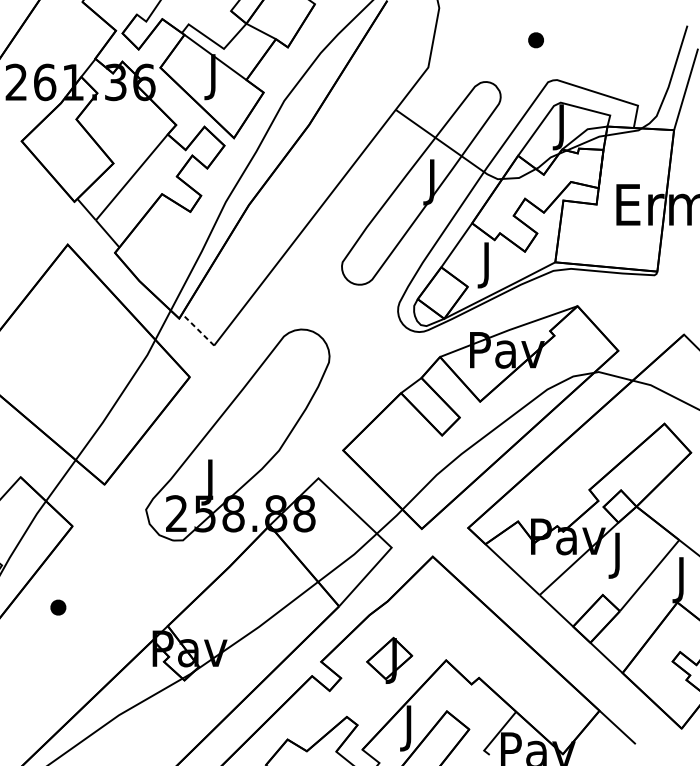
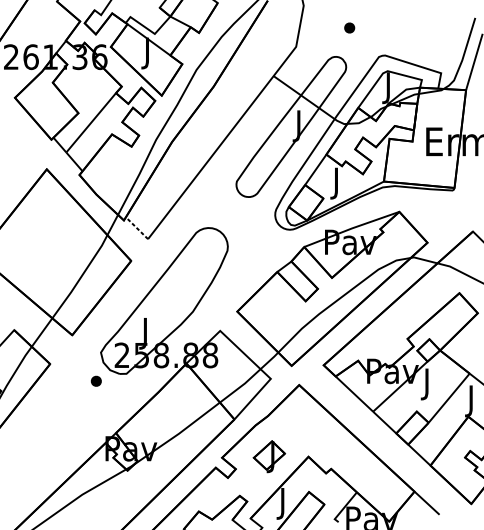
part: (535, 39) -> (349, 27), moved
part: (57, 606) -> (95, 380), moved

